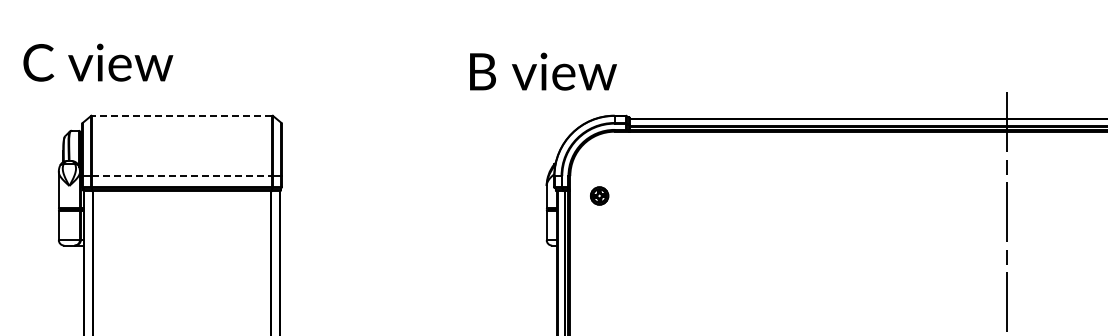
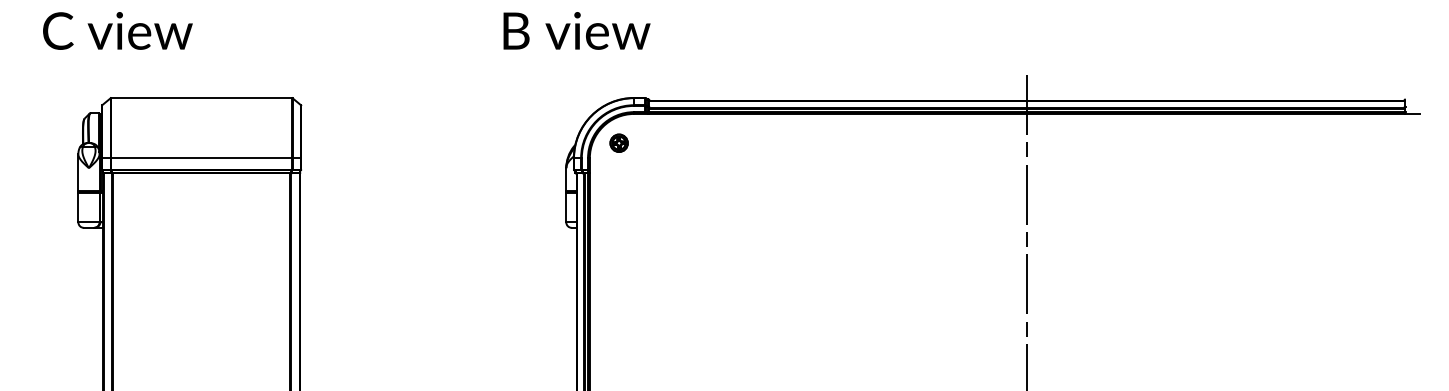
text: (97, 62) -> (117, 30), moved
text: (542, 71) -> (576, 30), moved
line: (181, 115) -> (201, 97), dashed -> solid
line: (182, 176) -> (202, 158), dashed -> solid
part: (598, 195) -> (618, 142), moved

